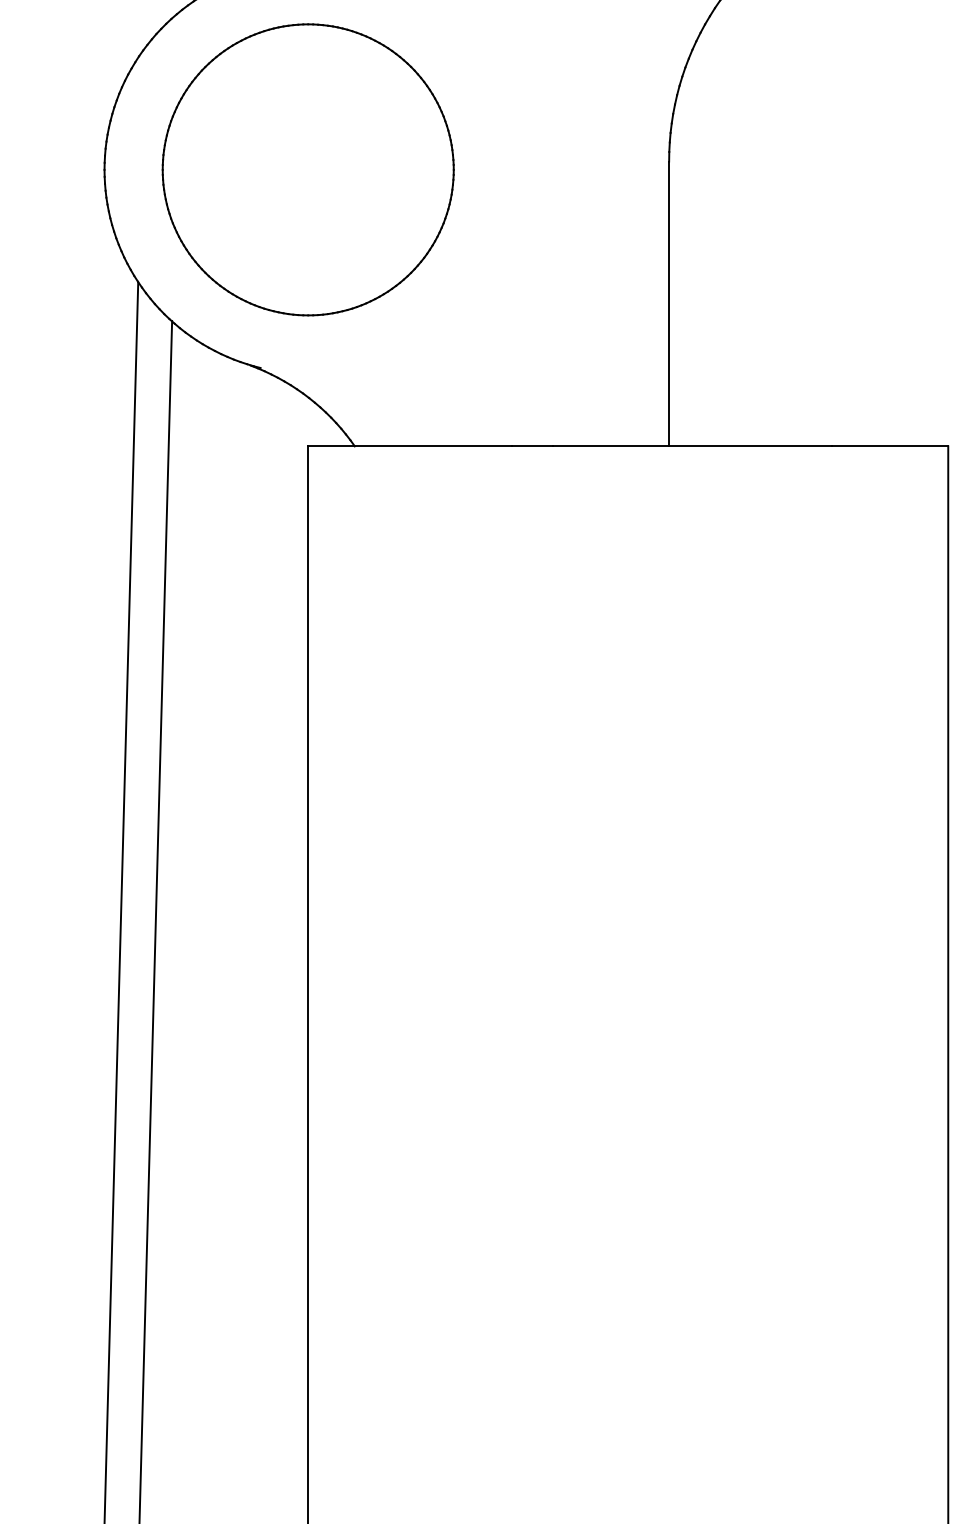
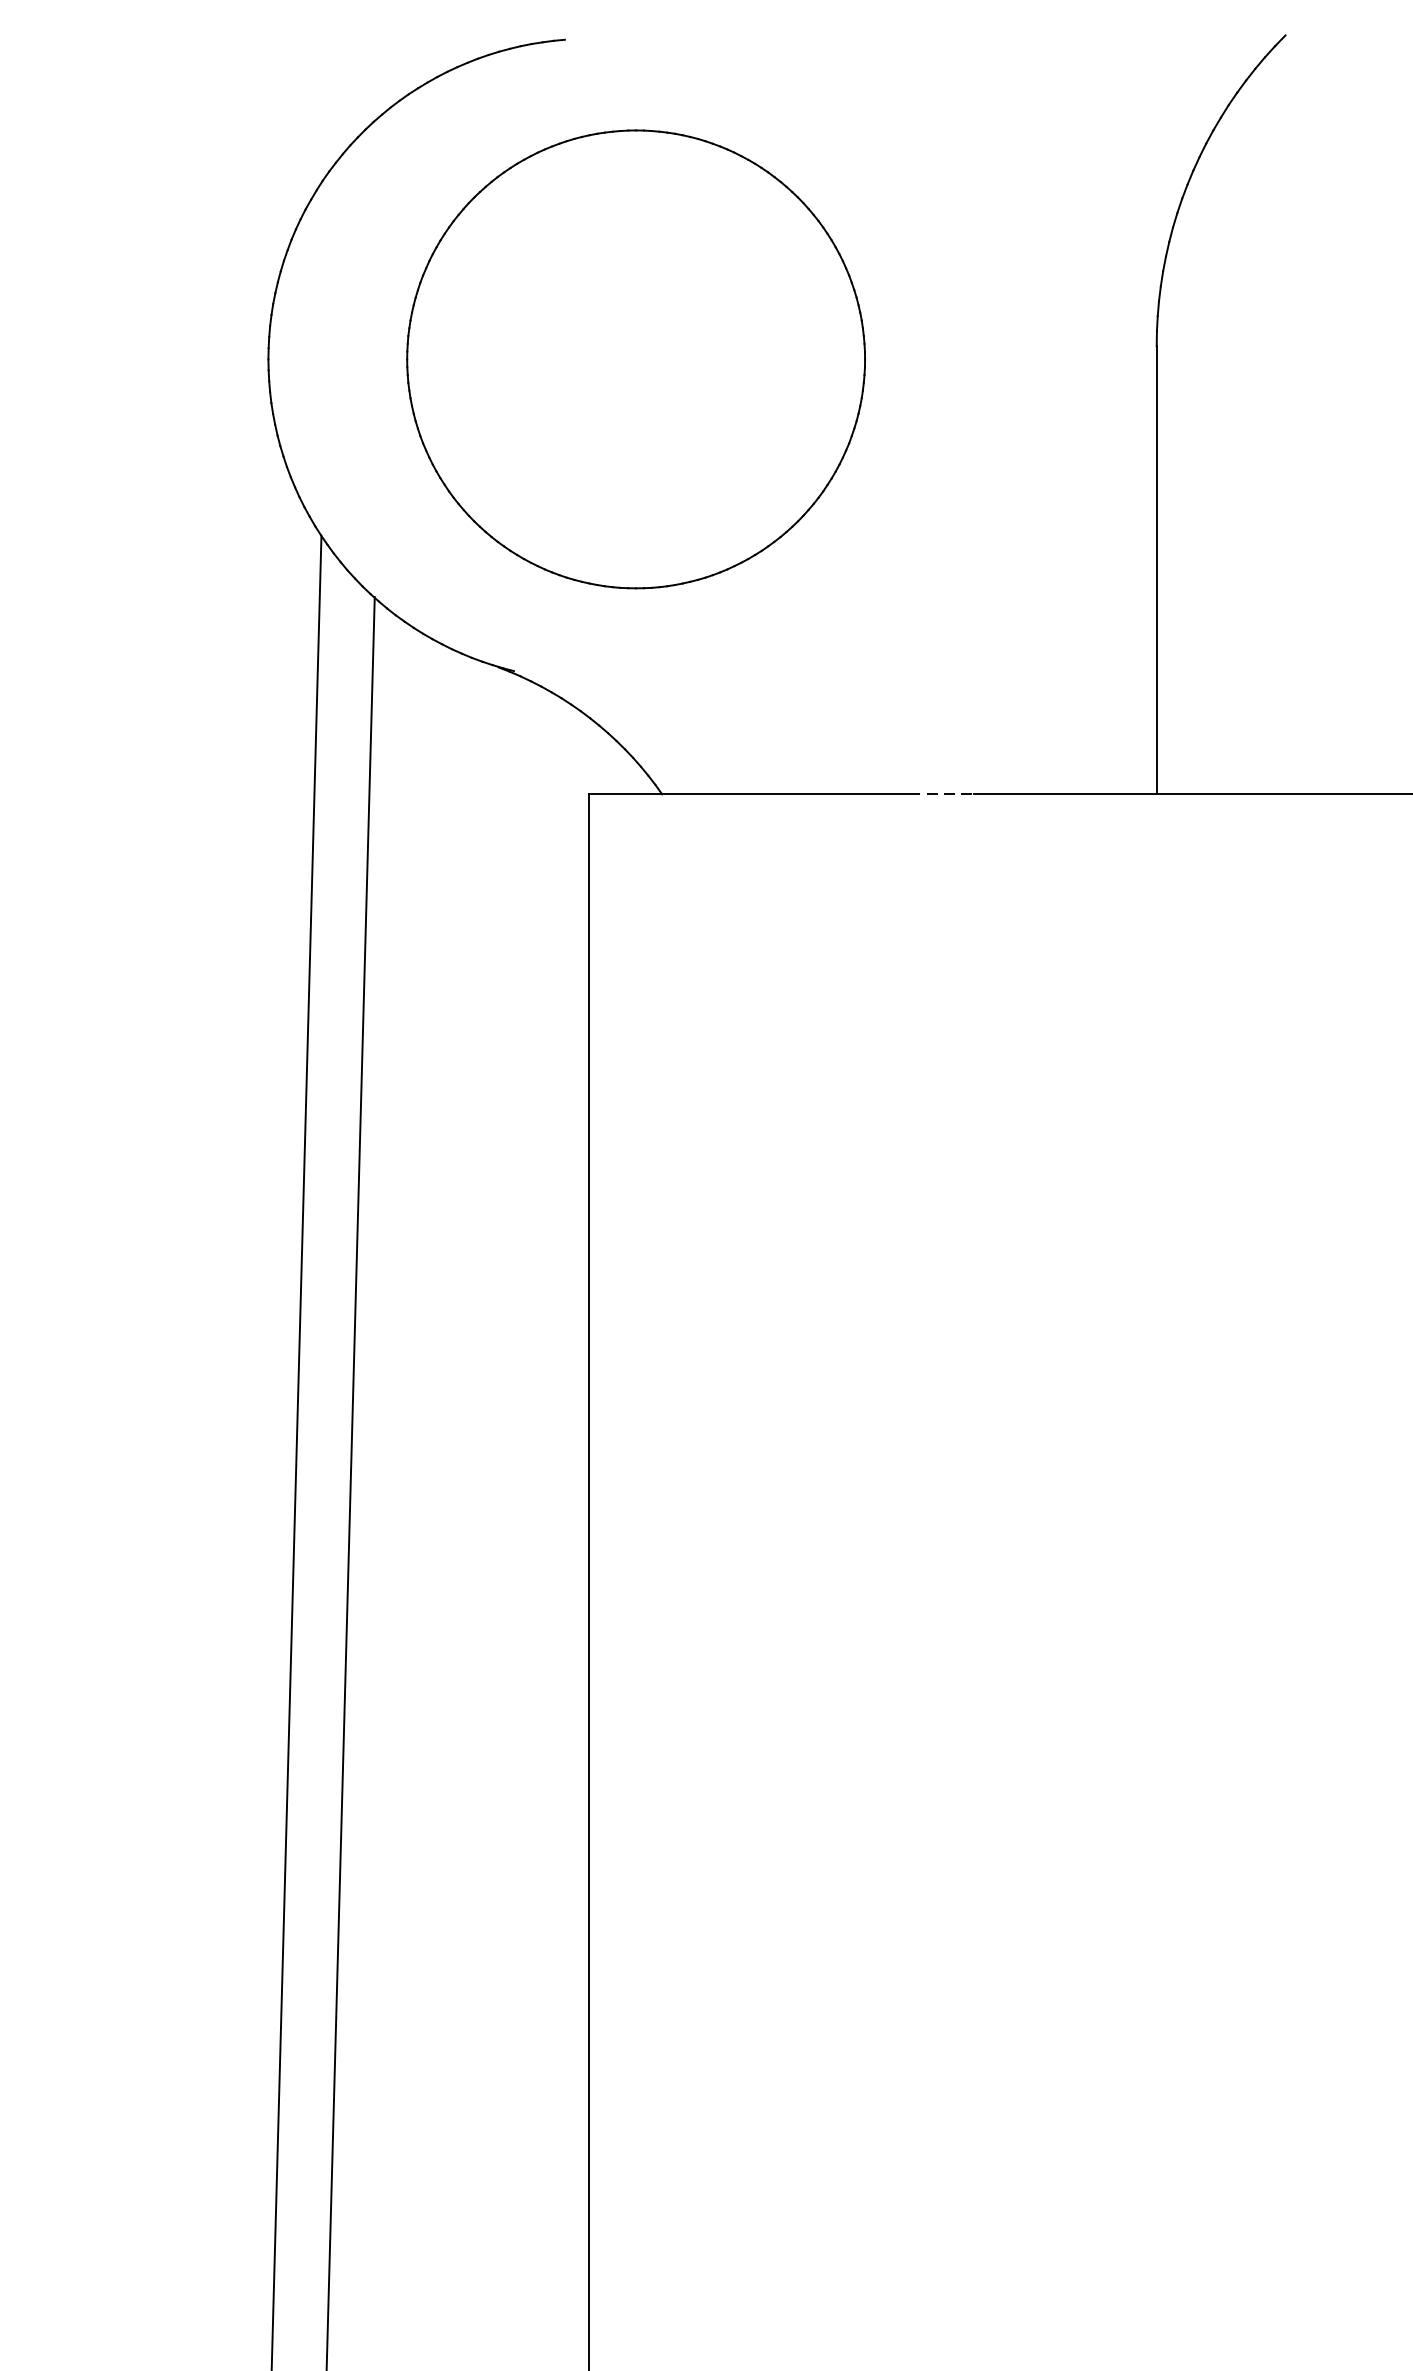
part: (307, 169) -> (634, 358), moved
line: (532, 446) -> (941, 794), solid -> dashed

